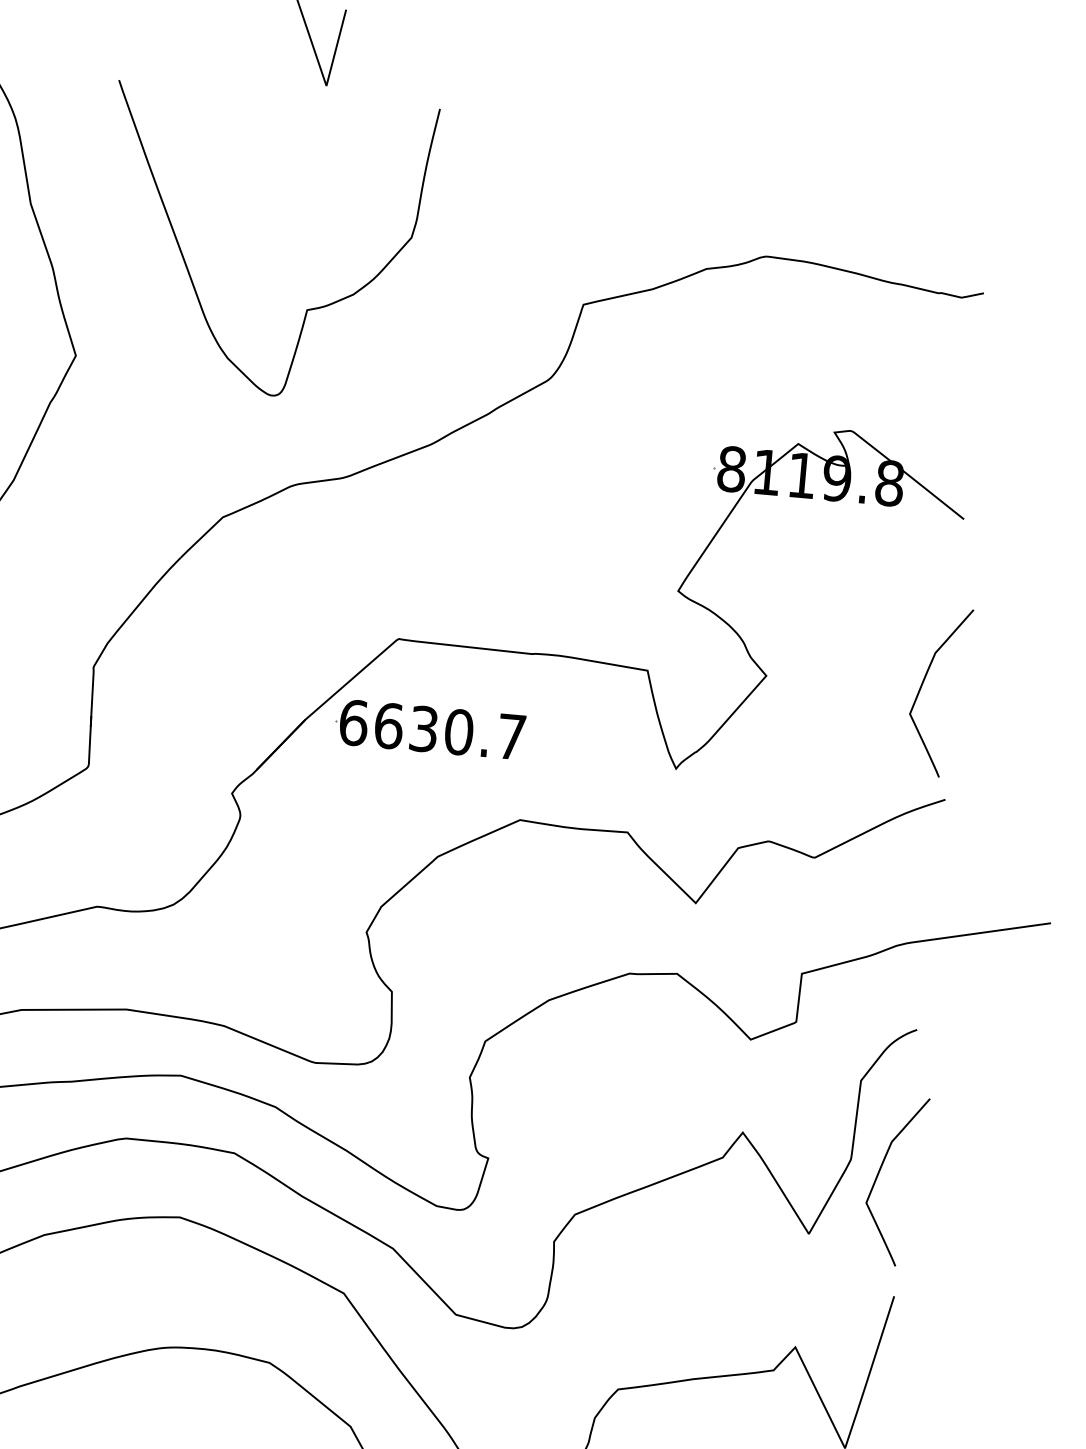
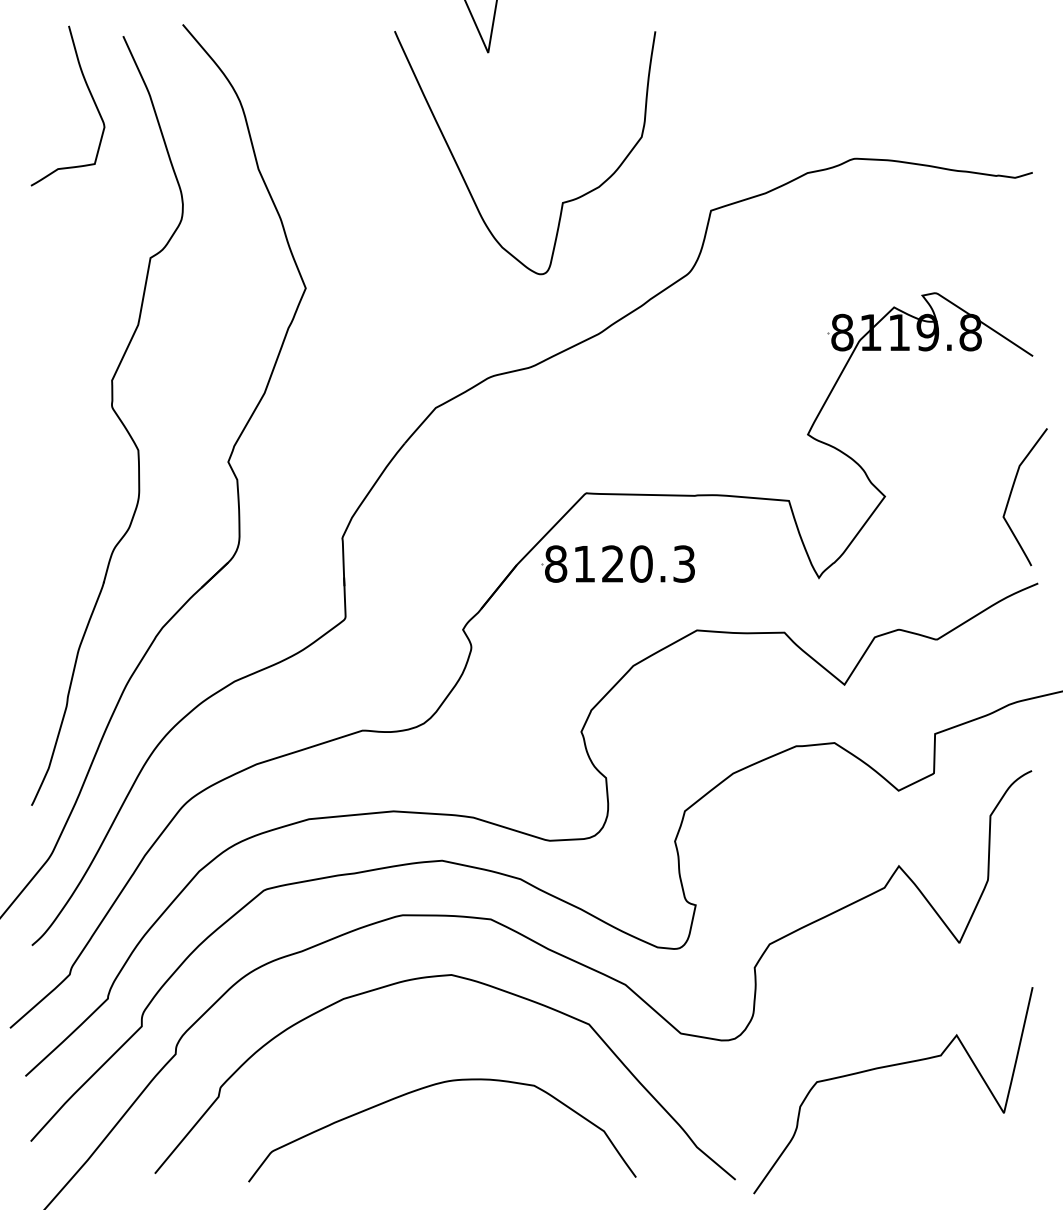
curve: (308, 308) -> (563, 201), moved
text: (431, 729) -> (619, 563), 6630.7 -> 8120.3
curve: (878, 1176) -> (1011, 891), removed

